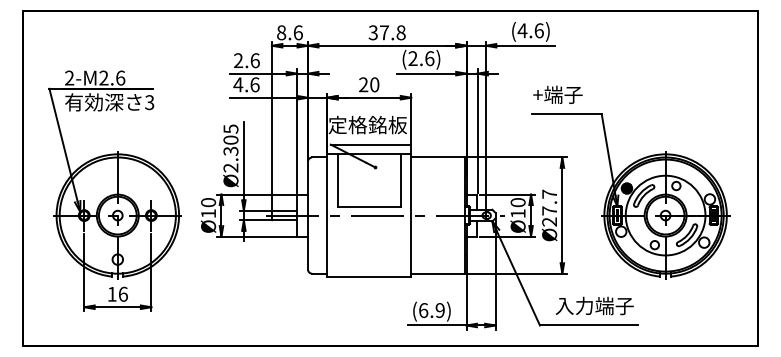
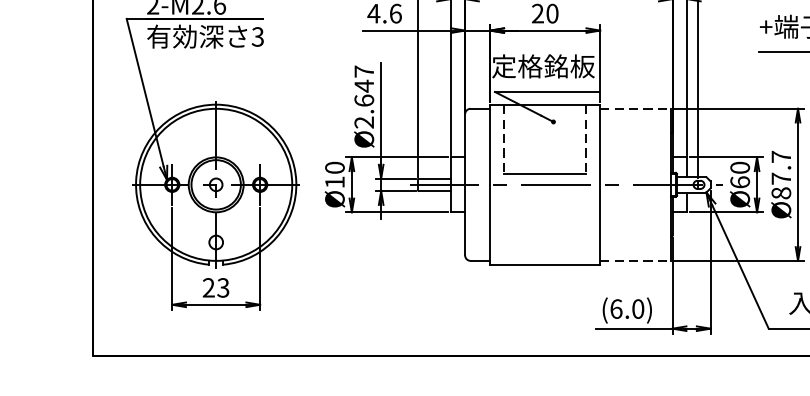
text: (230, 139) -> (363, 85), Ø2.305 -> Ø2.647
line: (438, 157) -> (635, 108), solid -> dashed
line: (337, 181) -> (503, 140), solid -> dashed
line: (400, 181) -> (586, 140), solid -> dashed
text: (517, 213) -> (739, 182), Ø10 -> Ø60
text: (549, 221) -> (781, 192), Ø27.7 -> Ø87.7
line: (438, 273) -> (635, 260), solid -> dashed
text: (117, 293) -> (215, 286), 16 -> 23
text: (439, 310) -> (637, 309), (6.9) -> (6.0)

